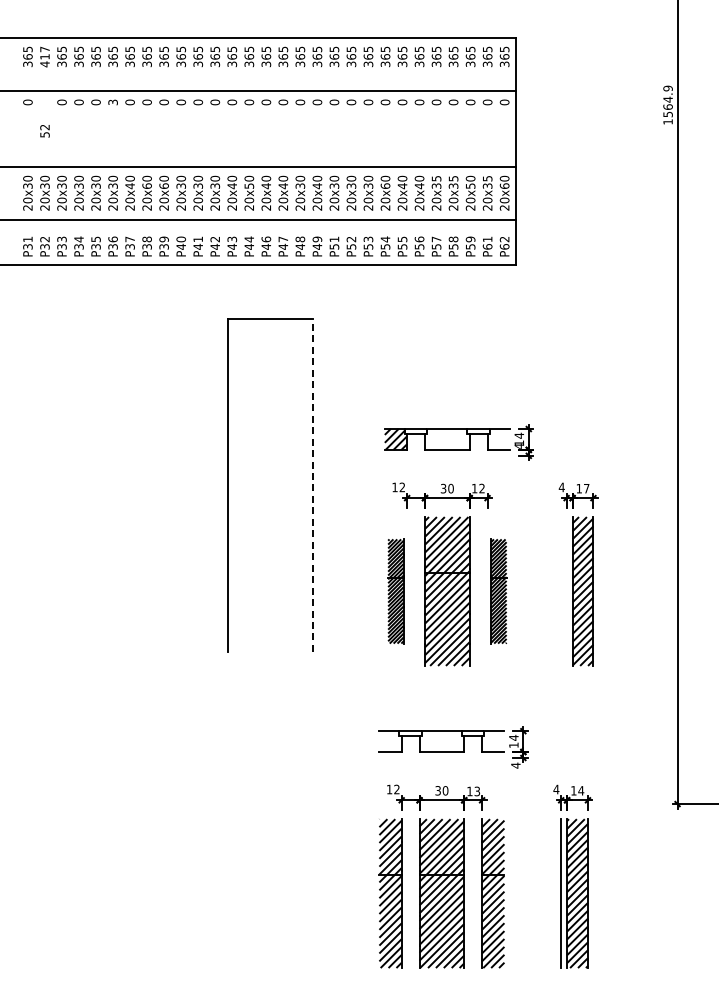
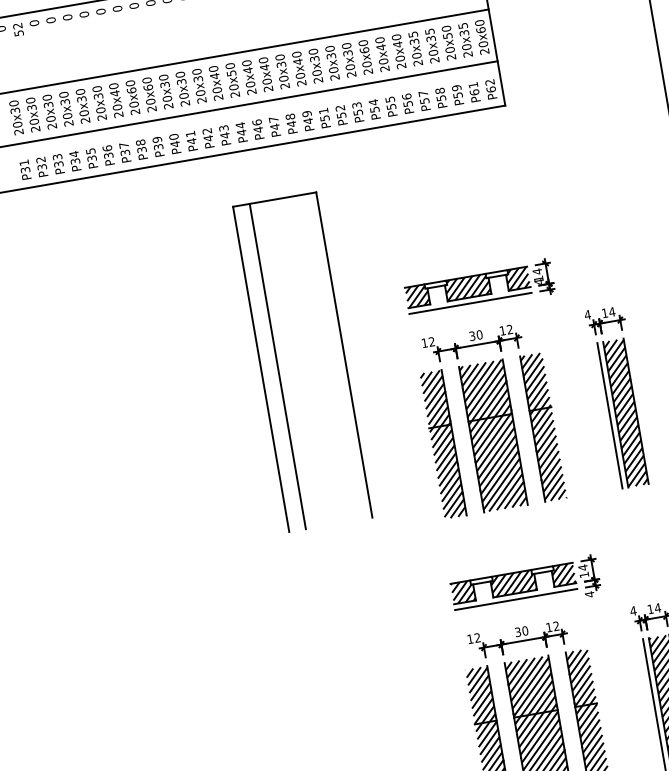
text: (112, 102) -> (83, 14), 3 -> 0
text: (44, 131) -> (18, 30), moved
hatch: (447, 439) -> (467, 287), added
hatch: (498, 439) -> (517, 278), added
line: (446, 455) -> (469, 303), added
line: (313, 484) -> (344, 354), dashed -> solid
line: (244, 485) -> (277, 366), added
text: (586, 488) -> (611, 311), 17 -> 14
part: (395, 591) -> (442, 444), size x1.43
part: (498, 591) -> (543, 427), size x1.43
line: (566, 591) -> (609, 415), added
hatch: (390, 741) -> (463, 592), added
hatch: (441, 741) -> (513, 583), added
hatch: (493, 741) -> (563, 574), added
line: (441, 757) -> (515, 599), added
text: (477, 791) -> (556, 626), 13 -> 12

